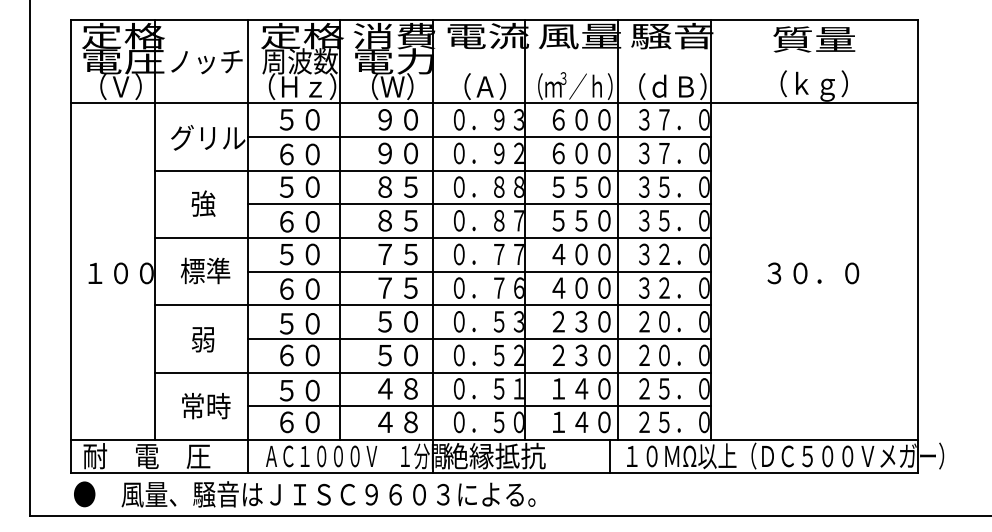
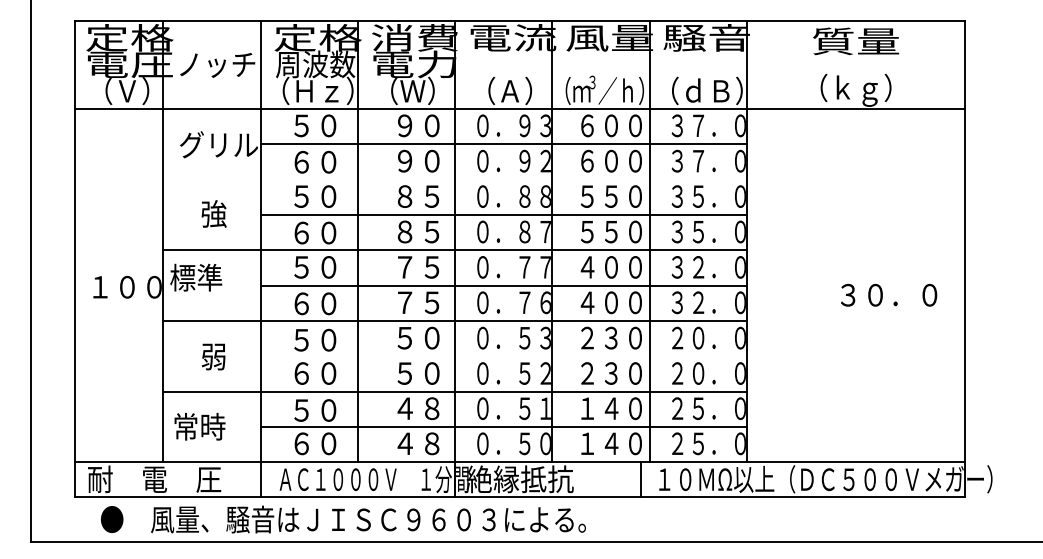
line: (433, 170) -> (455, 179), removed
text: (205, 270) -> (196, 277), moved
text: (813, 272) -> (889, 294), moved
line: (478, 339) -> (503, 356), removed
text: (205, 405) -> (199, 426), moved
text: (304, 494) -> (343, 519), moved

